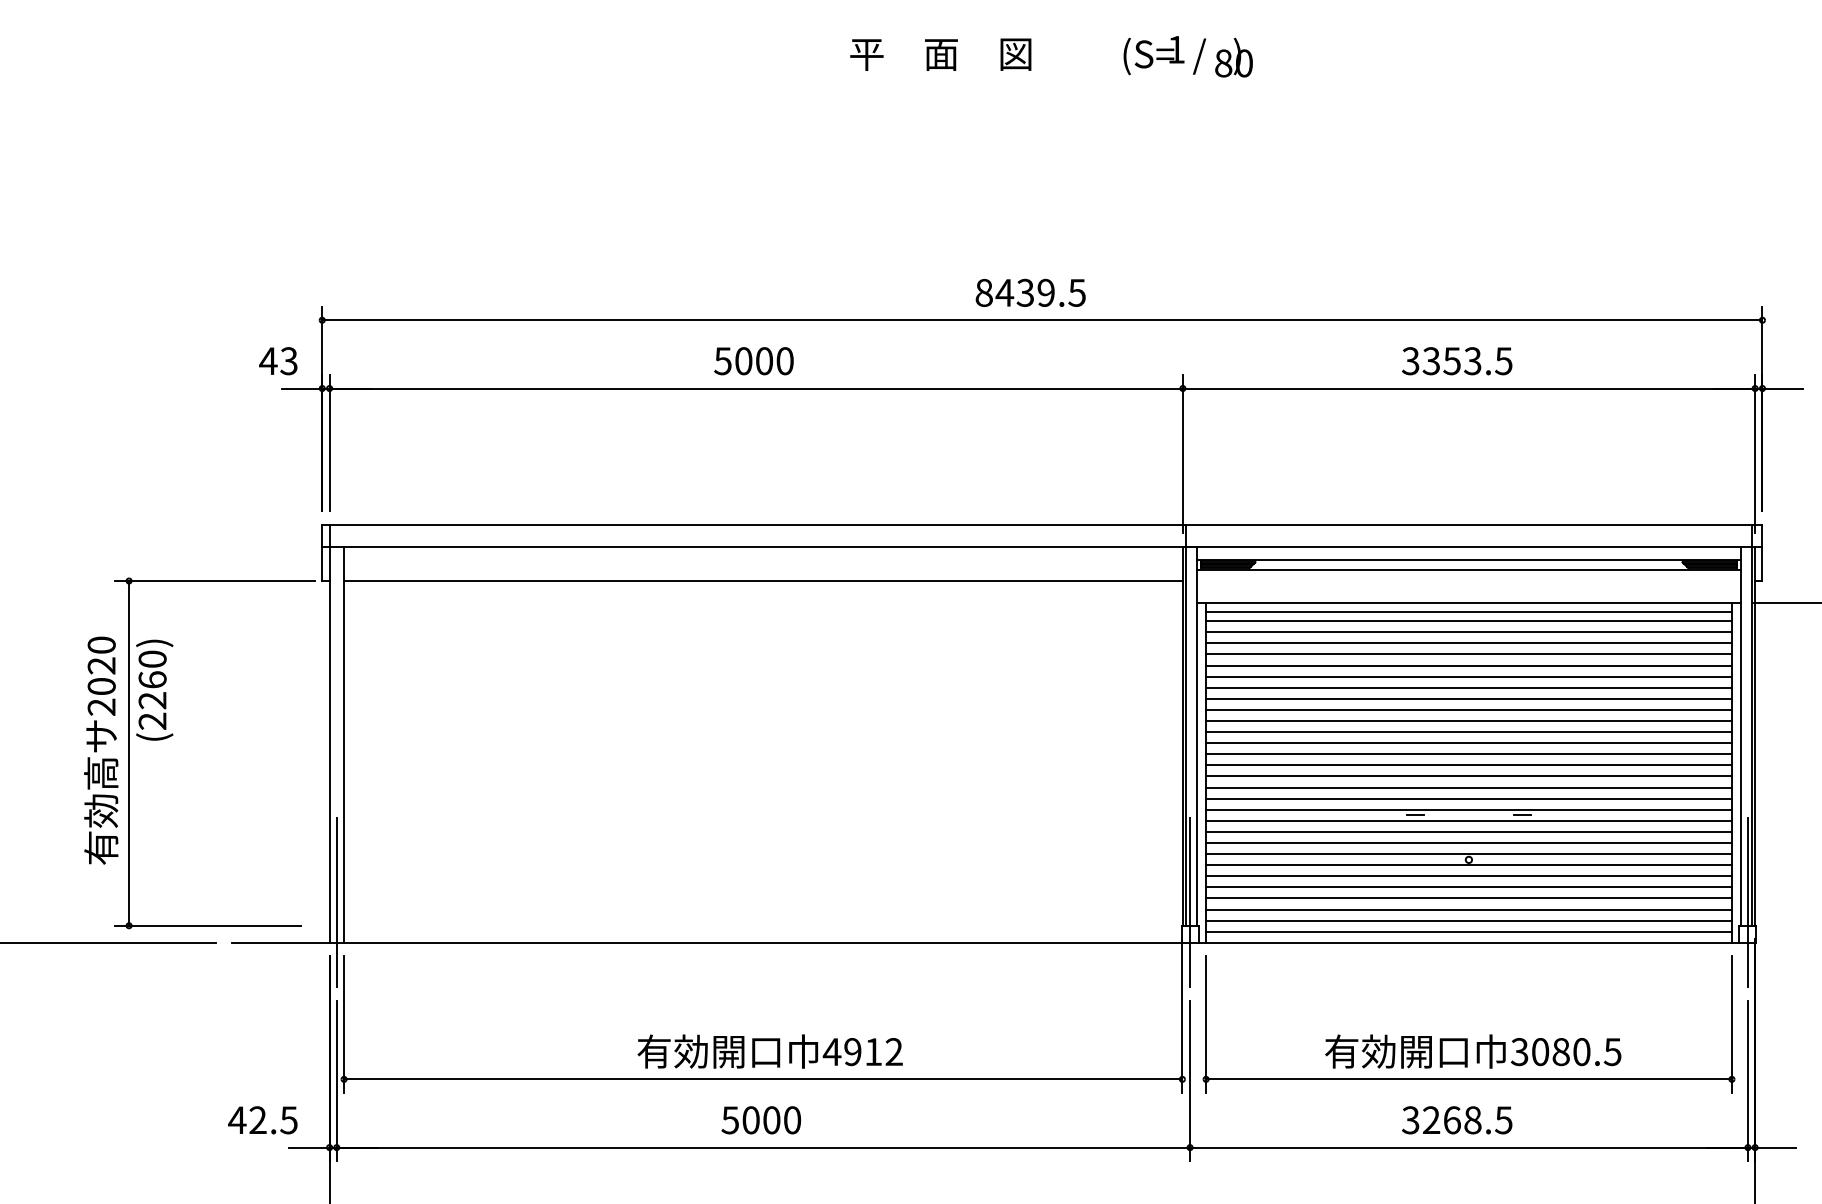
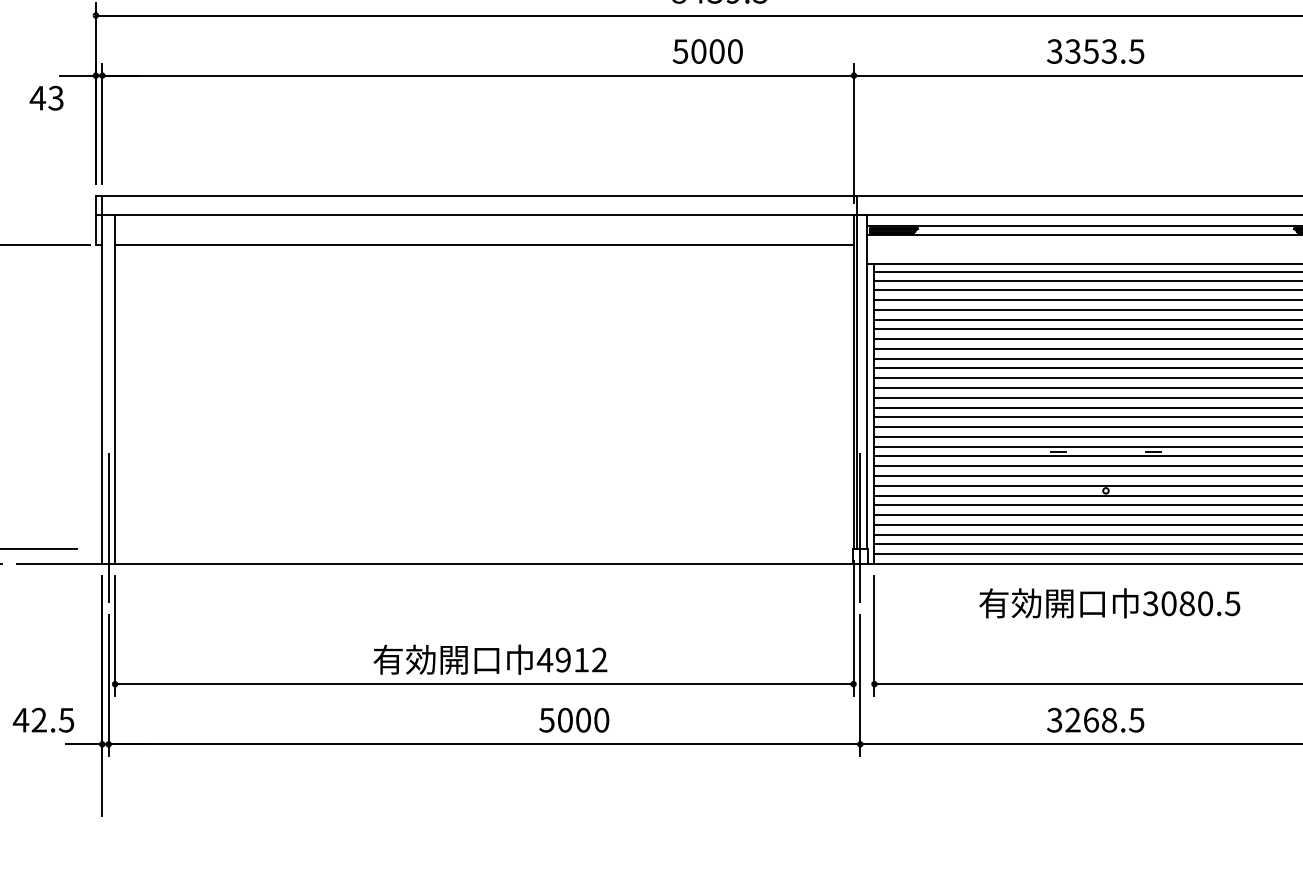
text: (278, 361) -> (46, 98), moved
text: (753, 361) -> (707, 51), moved
text: (1473, 1051) -> (1110, 603), moved
text: (760, 1120) -> (573, 720), moved

